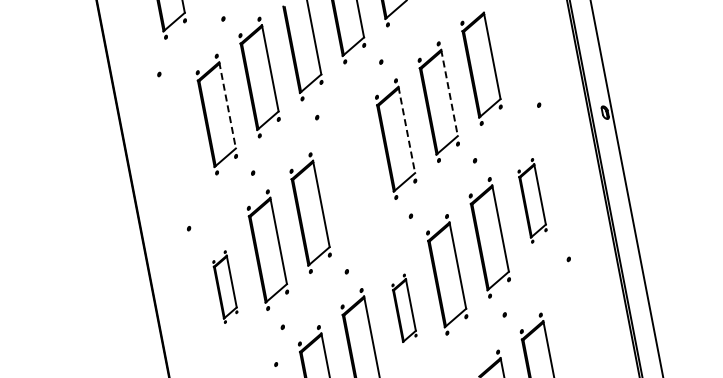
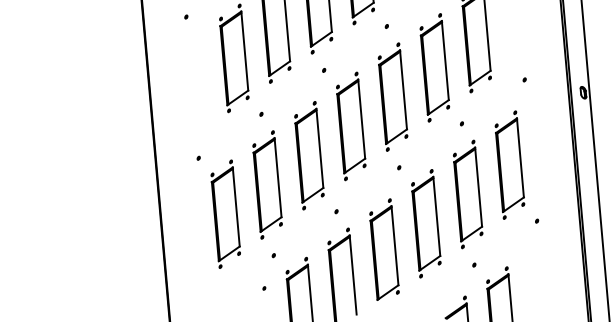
line: (449, 92) -> (445, 60), dashed -> solid
line: (227, 105) -> (244, 51), dashed -> solid
line: (406, 129) -> (403, 89), dashed -> solid
part: (353, 175) -> (351, 125), added
part: (532, 200) -> (509, 164), size x1.43
part: (225, 286) -> (226, 213), size x1.67
part: (404, 308) -> (384, 250), size x1.67

